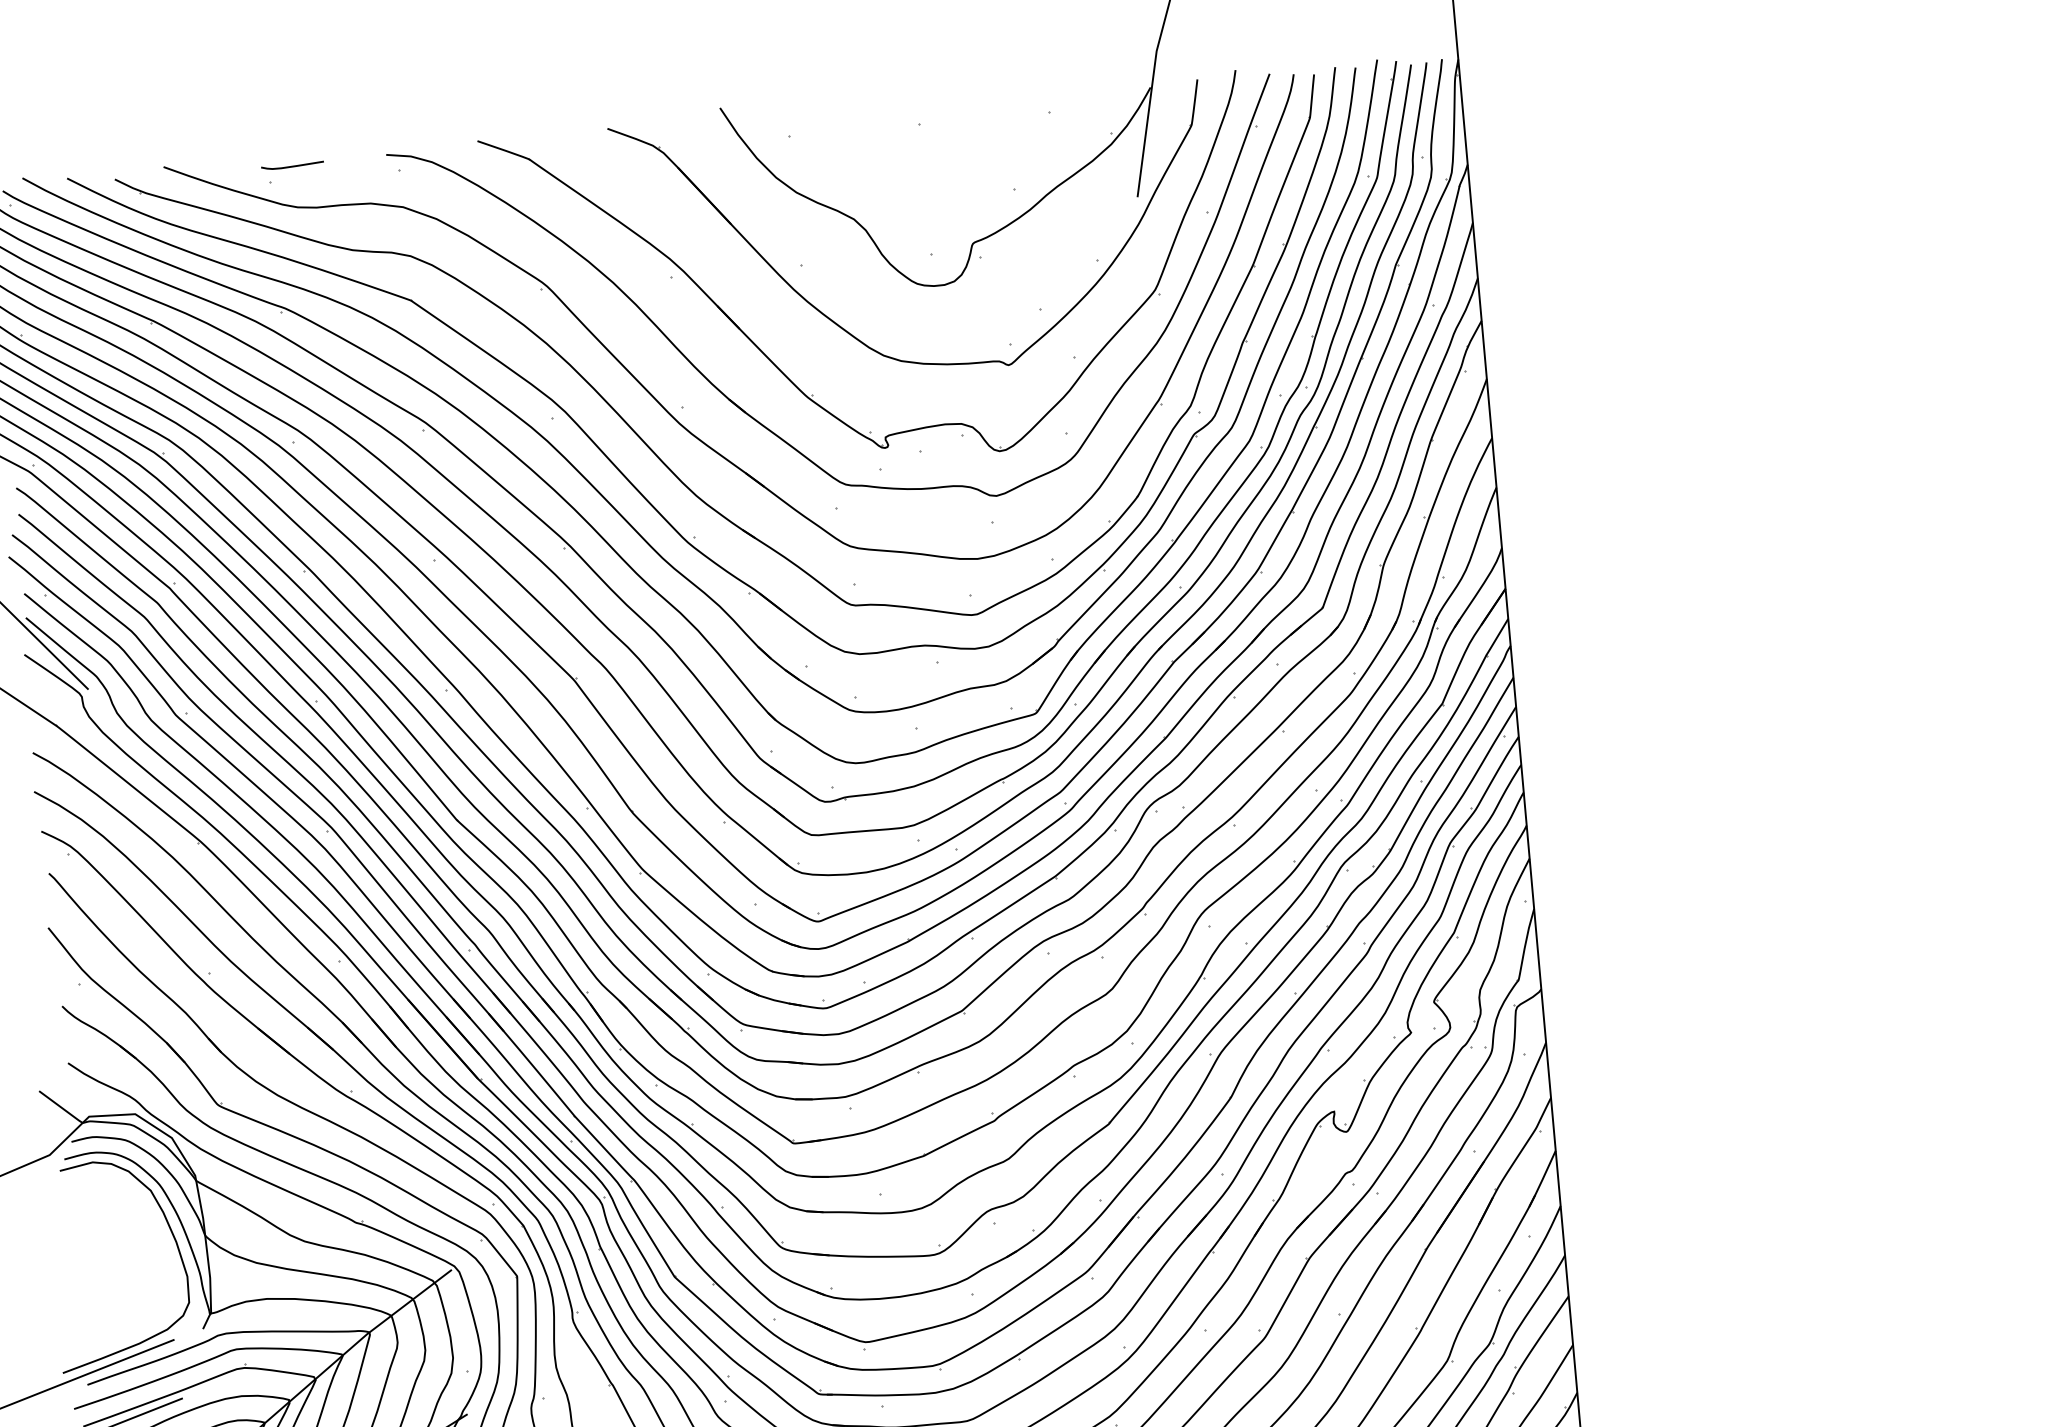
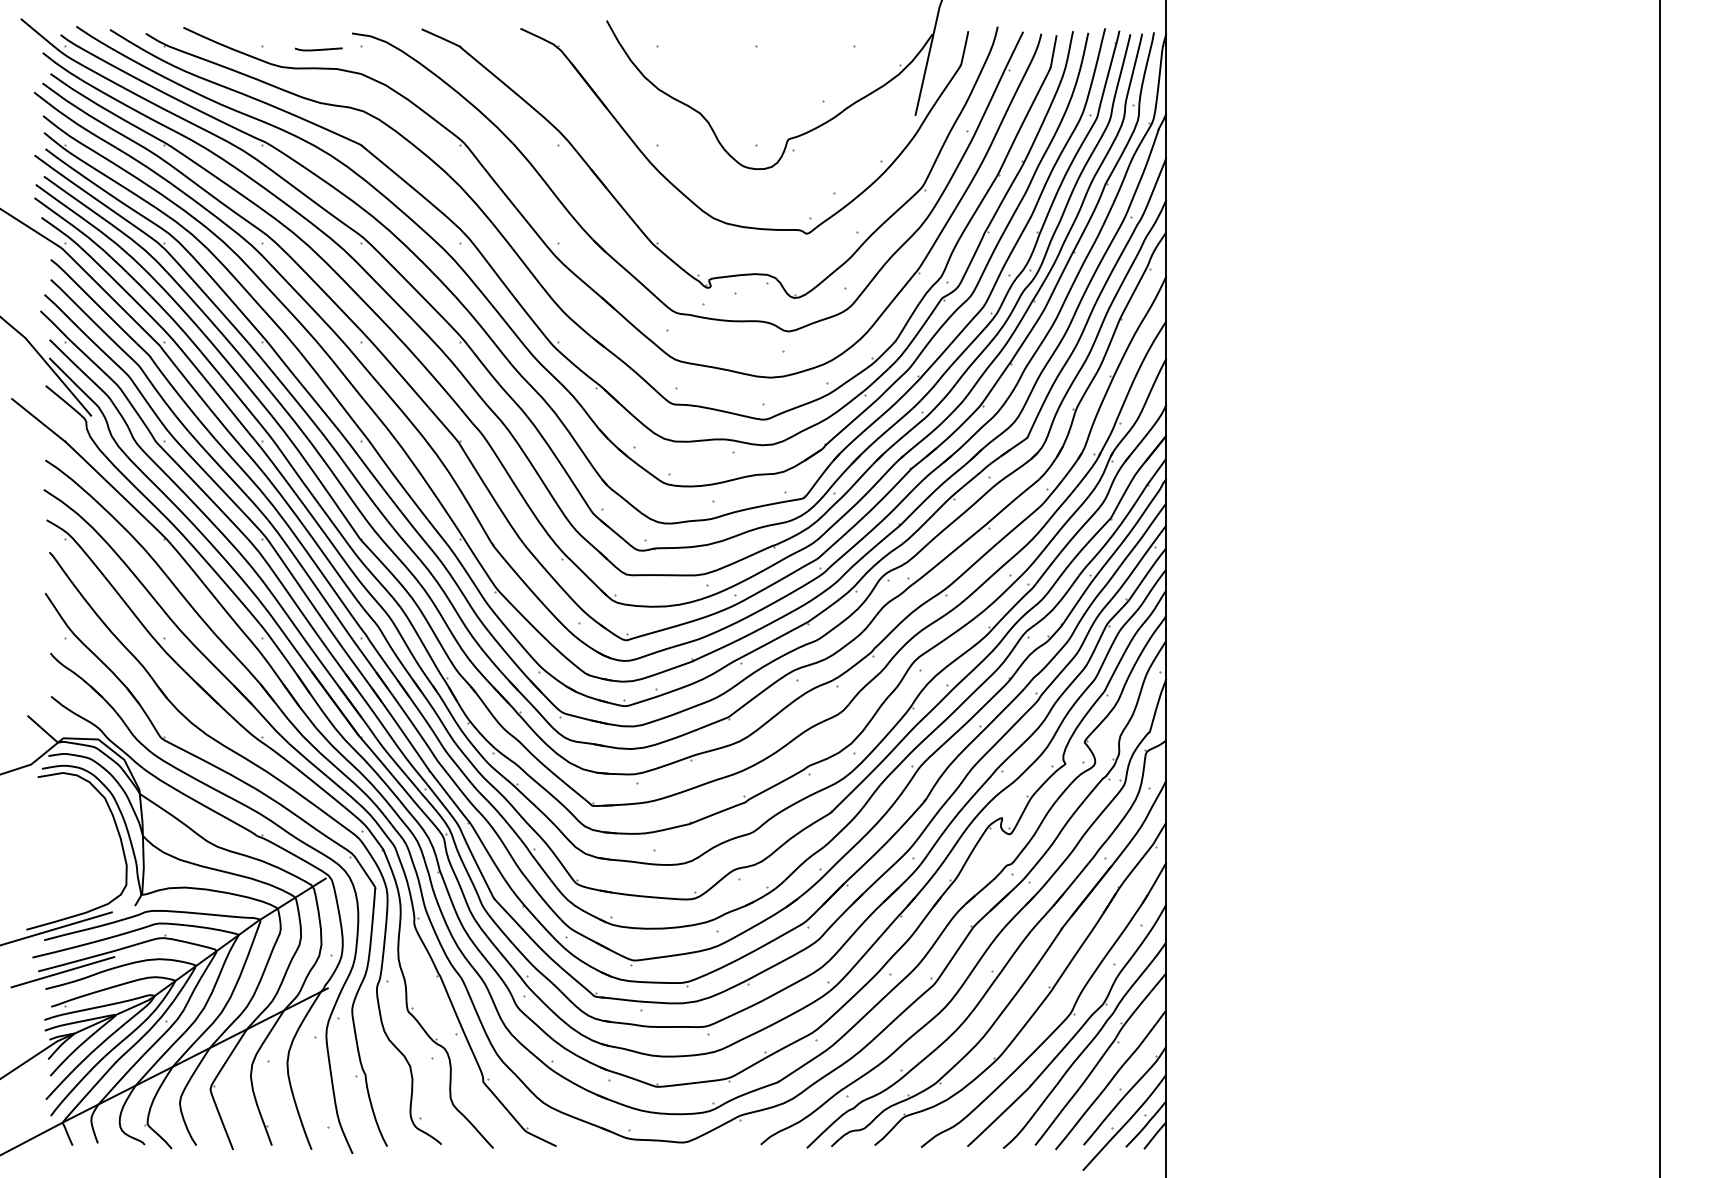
curve: (292, 165) -> (318, 49), moved

